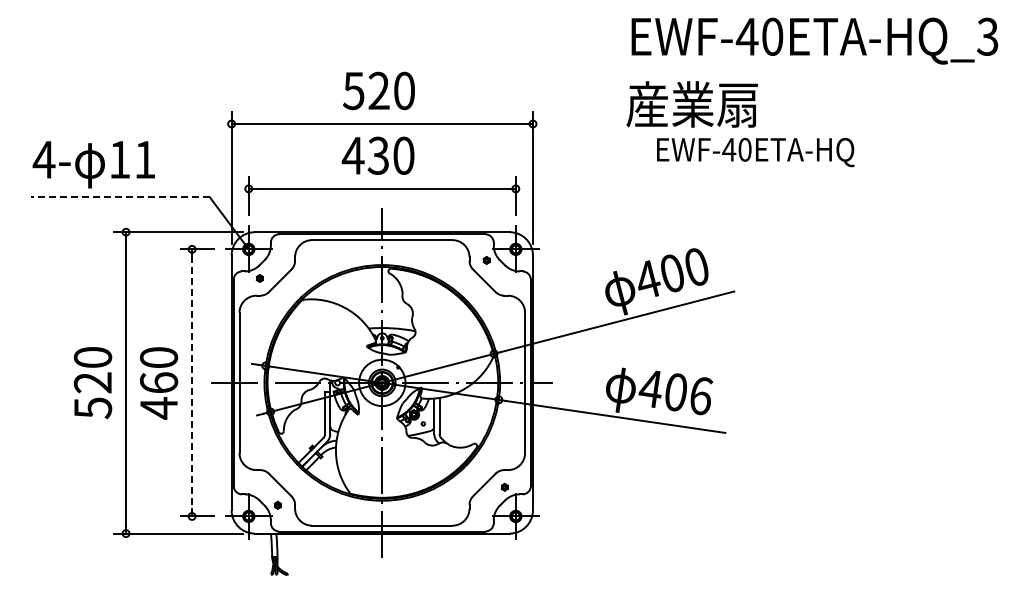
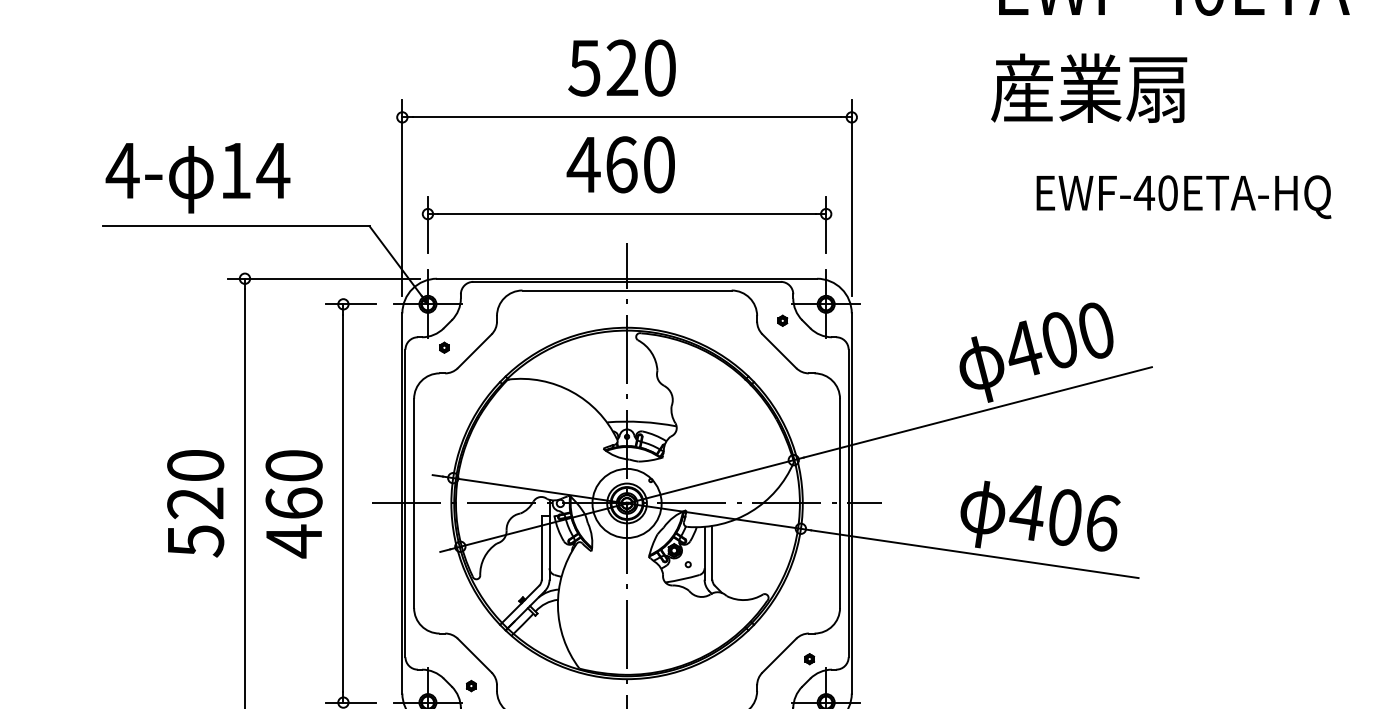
text: (755, 152) -> (1183, 197), moved
text: (378, 155) -> (621, 164), 430 -> 460
text: (144, 159) -> (272, 170), 11 -> 14
line: (119, 197) -> (235, 226), dashed -> solid
line: (192, 382) -> (344, 502), dashed -> solid

